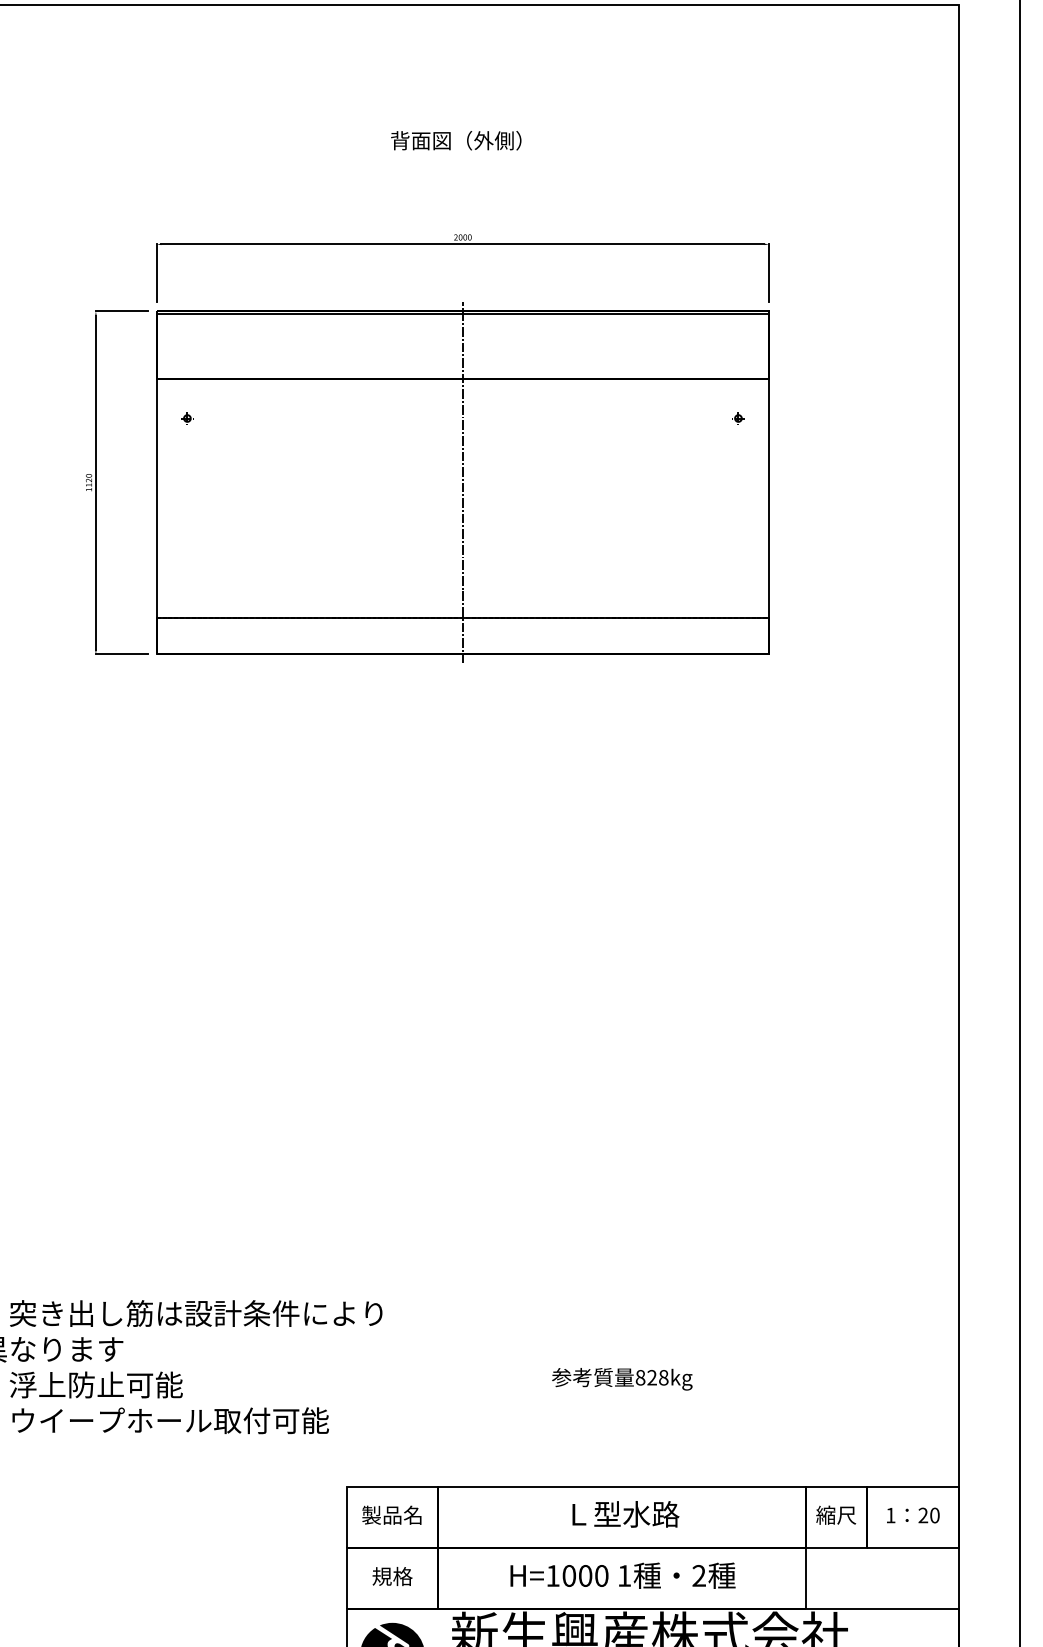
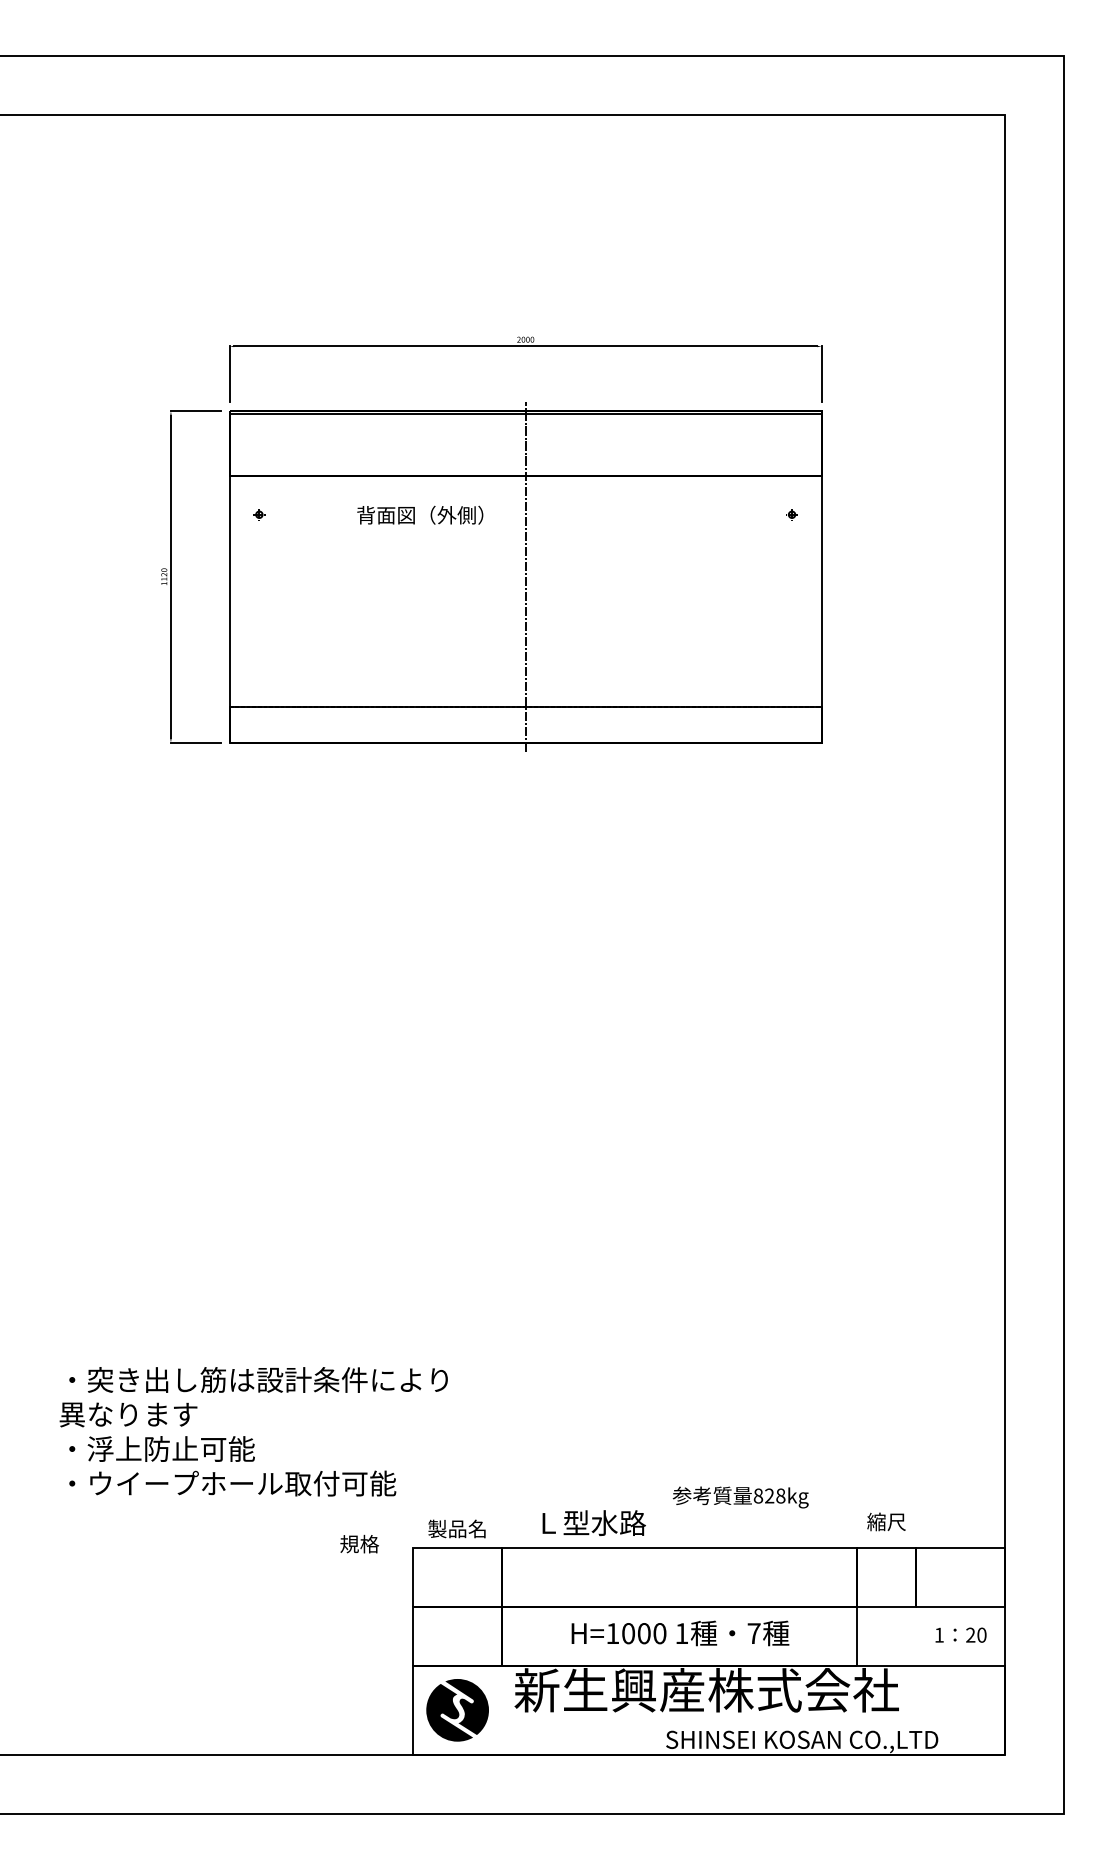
text: (456, 139) -> (420, 514), moved
text: (622, 1379) -> (740, 1497), moved
text: (625, 1513) -> (593, 1522), moved
text: (391, 1514) -> (456, 1528), moved
text: (836, 1514) -> (886, 1521), moved
text: (912, 1514) -> (960, 1634), moved
text: (392, 1575) -> (359, 1543), moved
text: (698, 1575) -> (753, 1633), 2 -> 7

